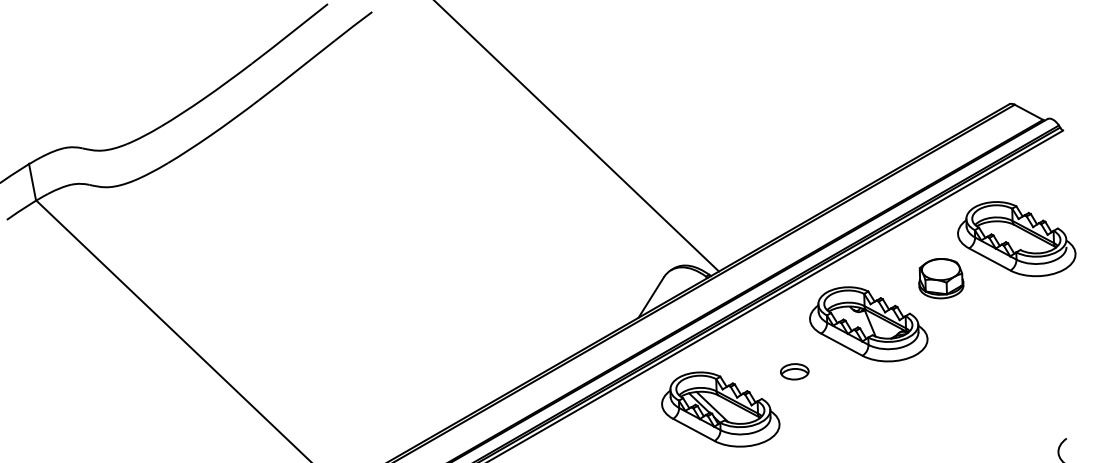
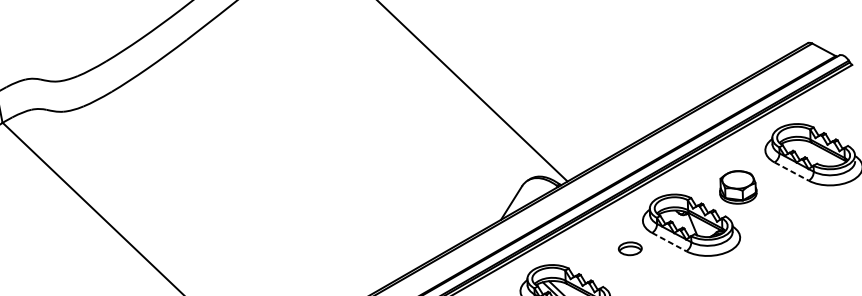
line: (990, 259) -> (792, 171), solid -> dashed
part: (941, 278) -> (738, 187), moved
line: (841, 344) -> (668, 241), solid -> dashed
part: (794, 371) -> (630, 248), moved

